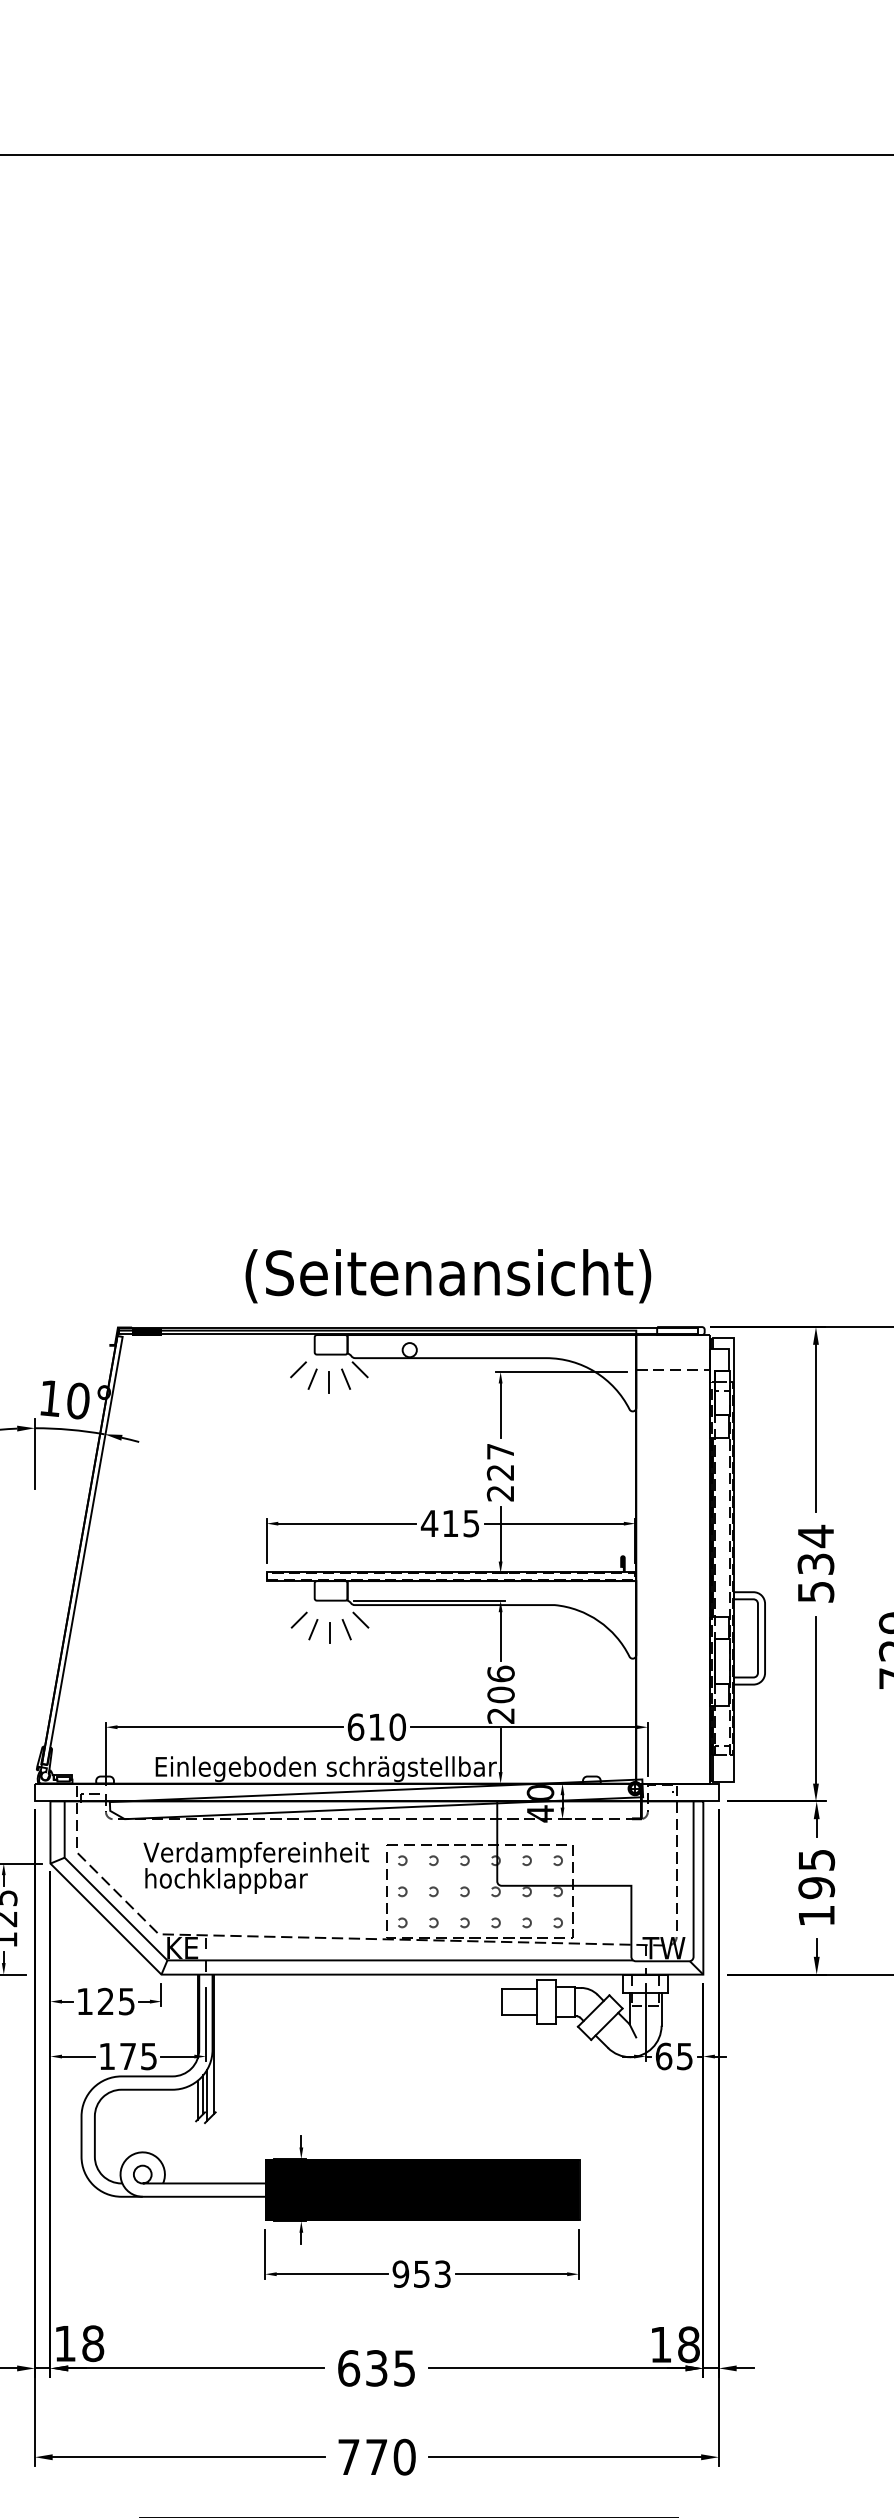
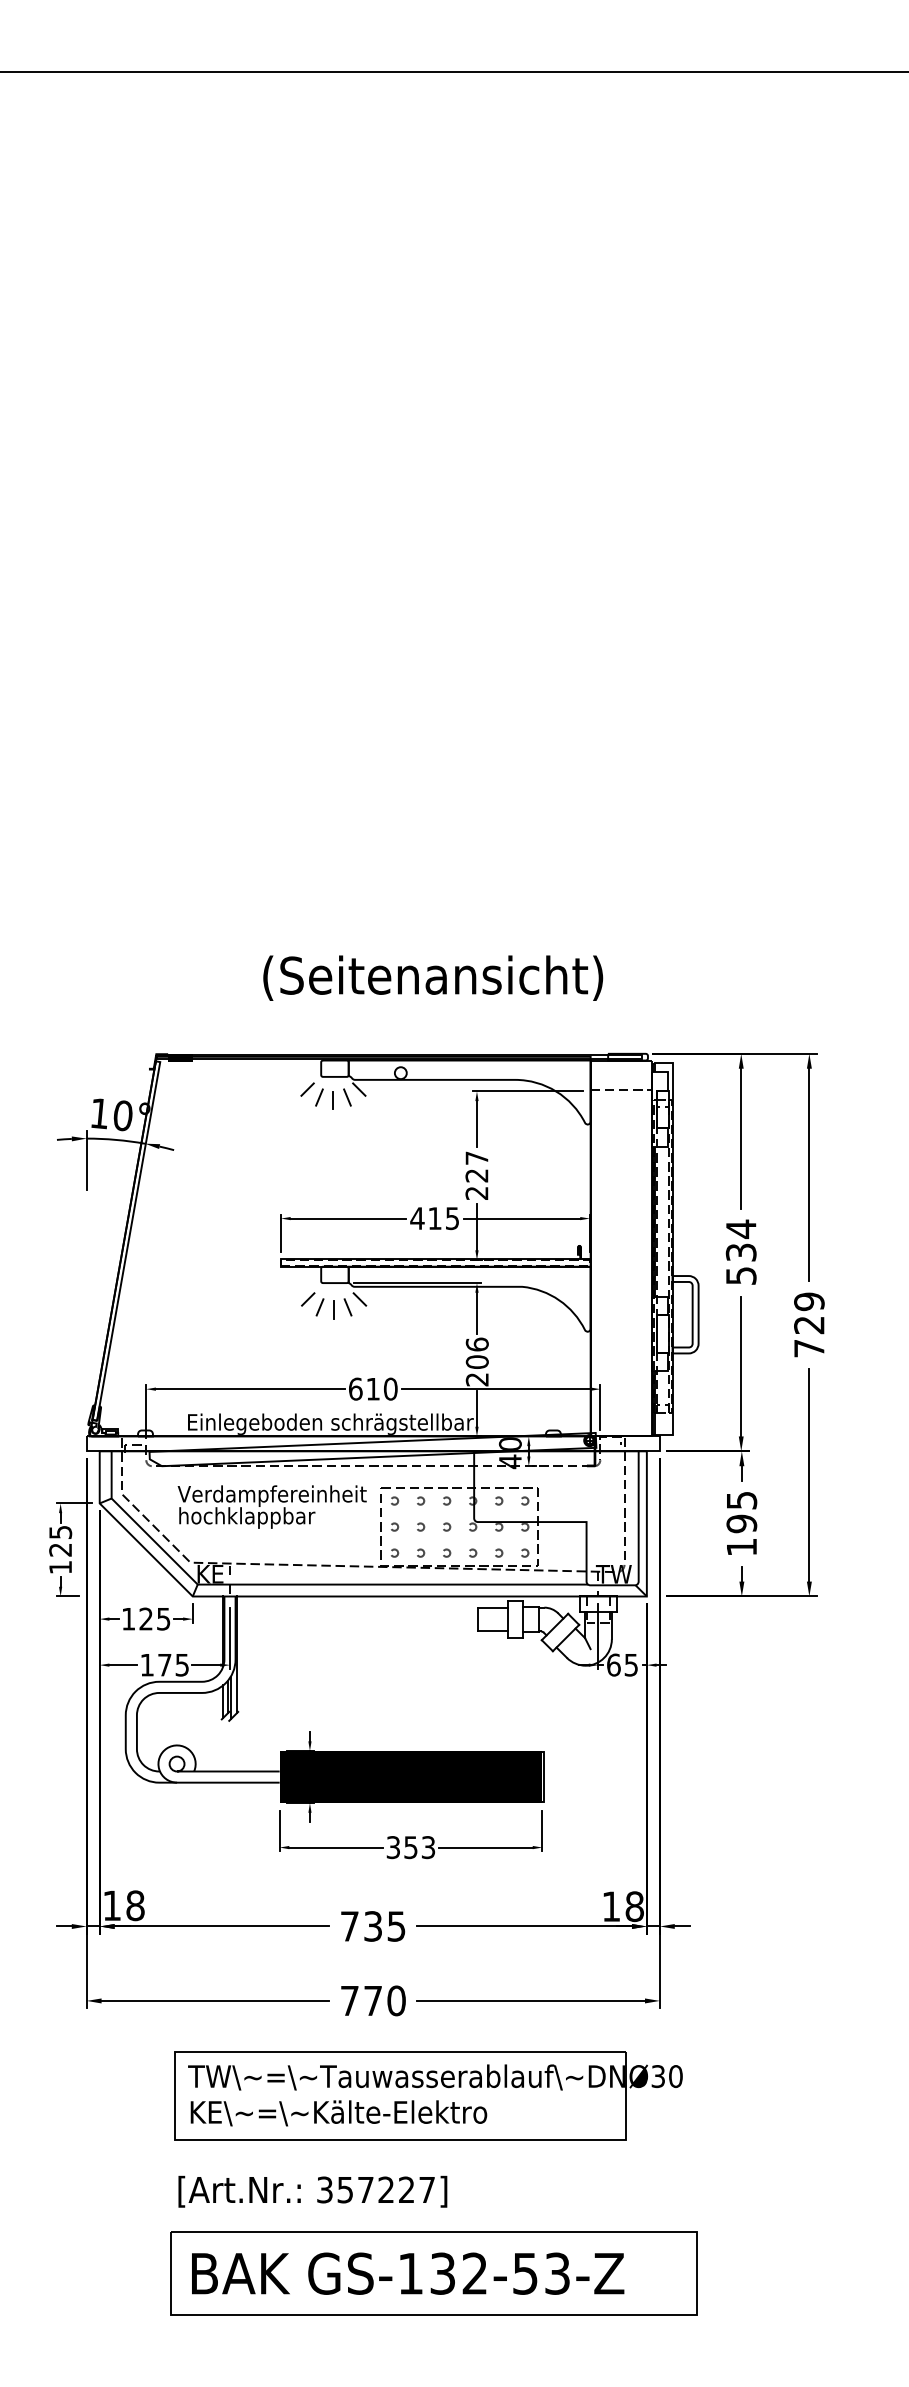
text: (448, 1275) -> (433, 977), moved
text: (401, 2274) -> (393, 1847), 953 -> 353
text: (348, 2368) -> (349, 1926), 635 -> 735

